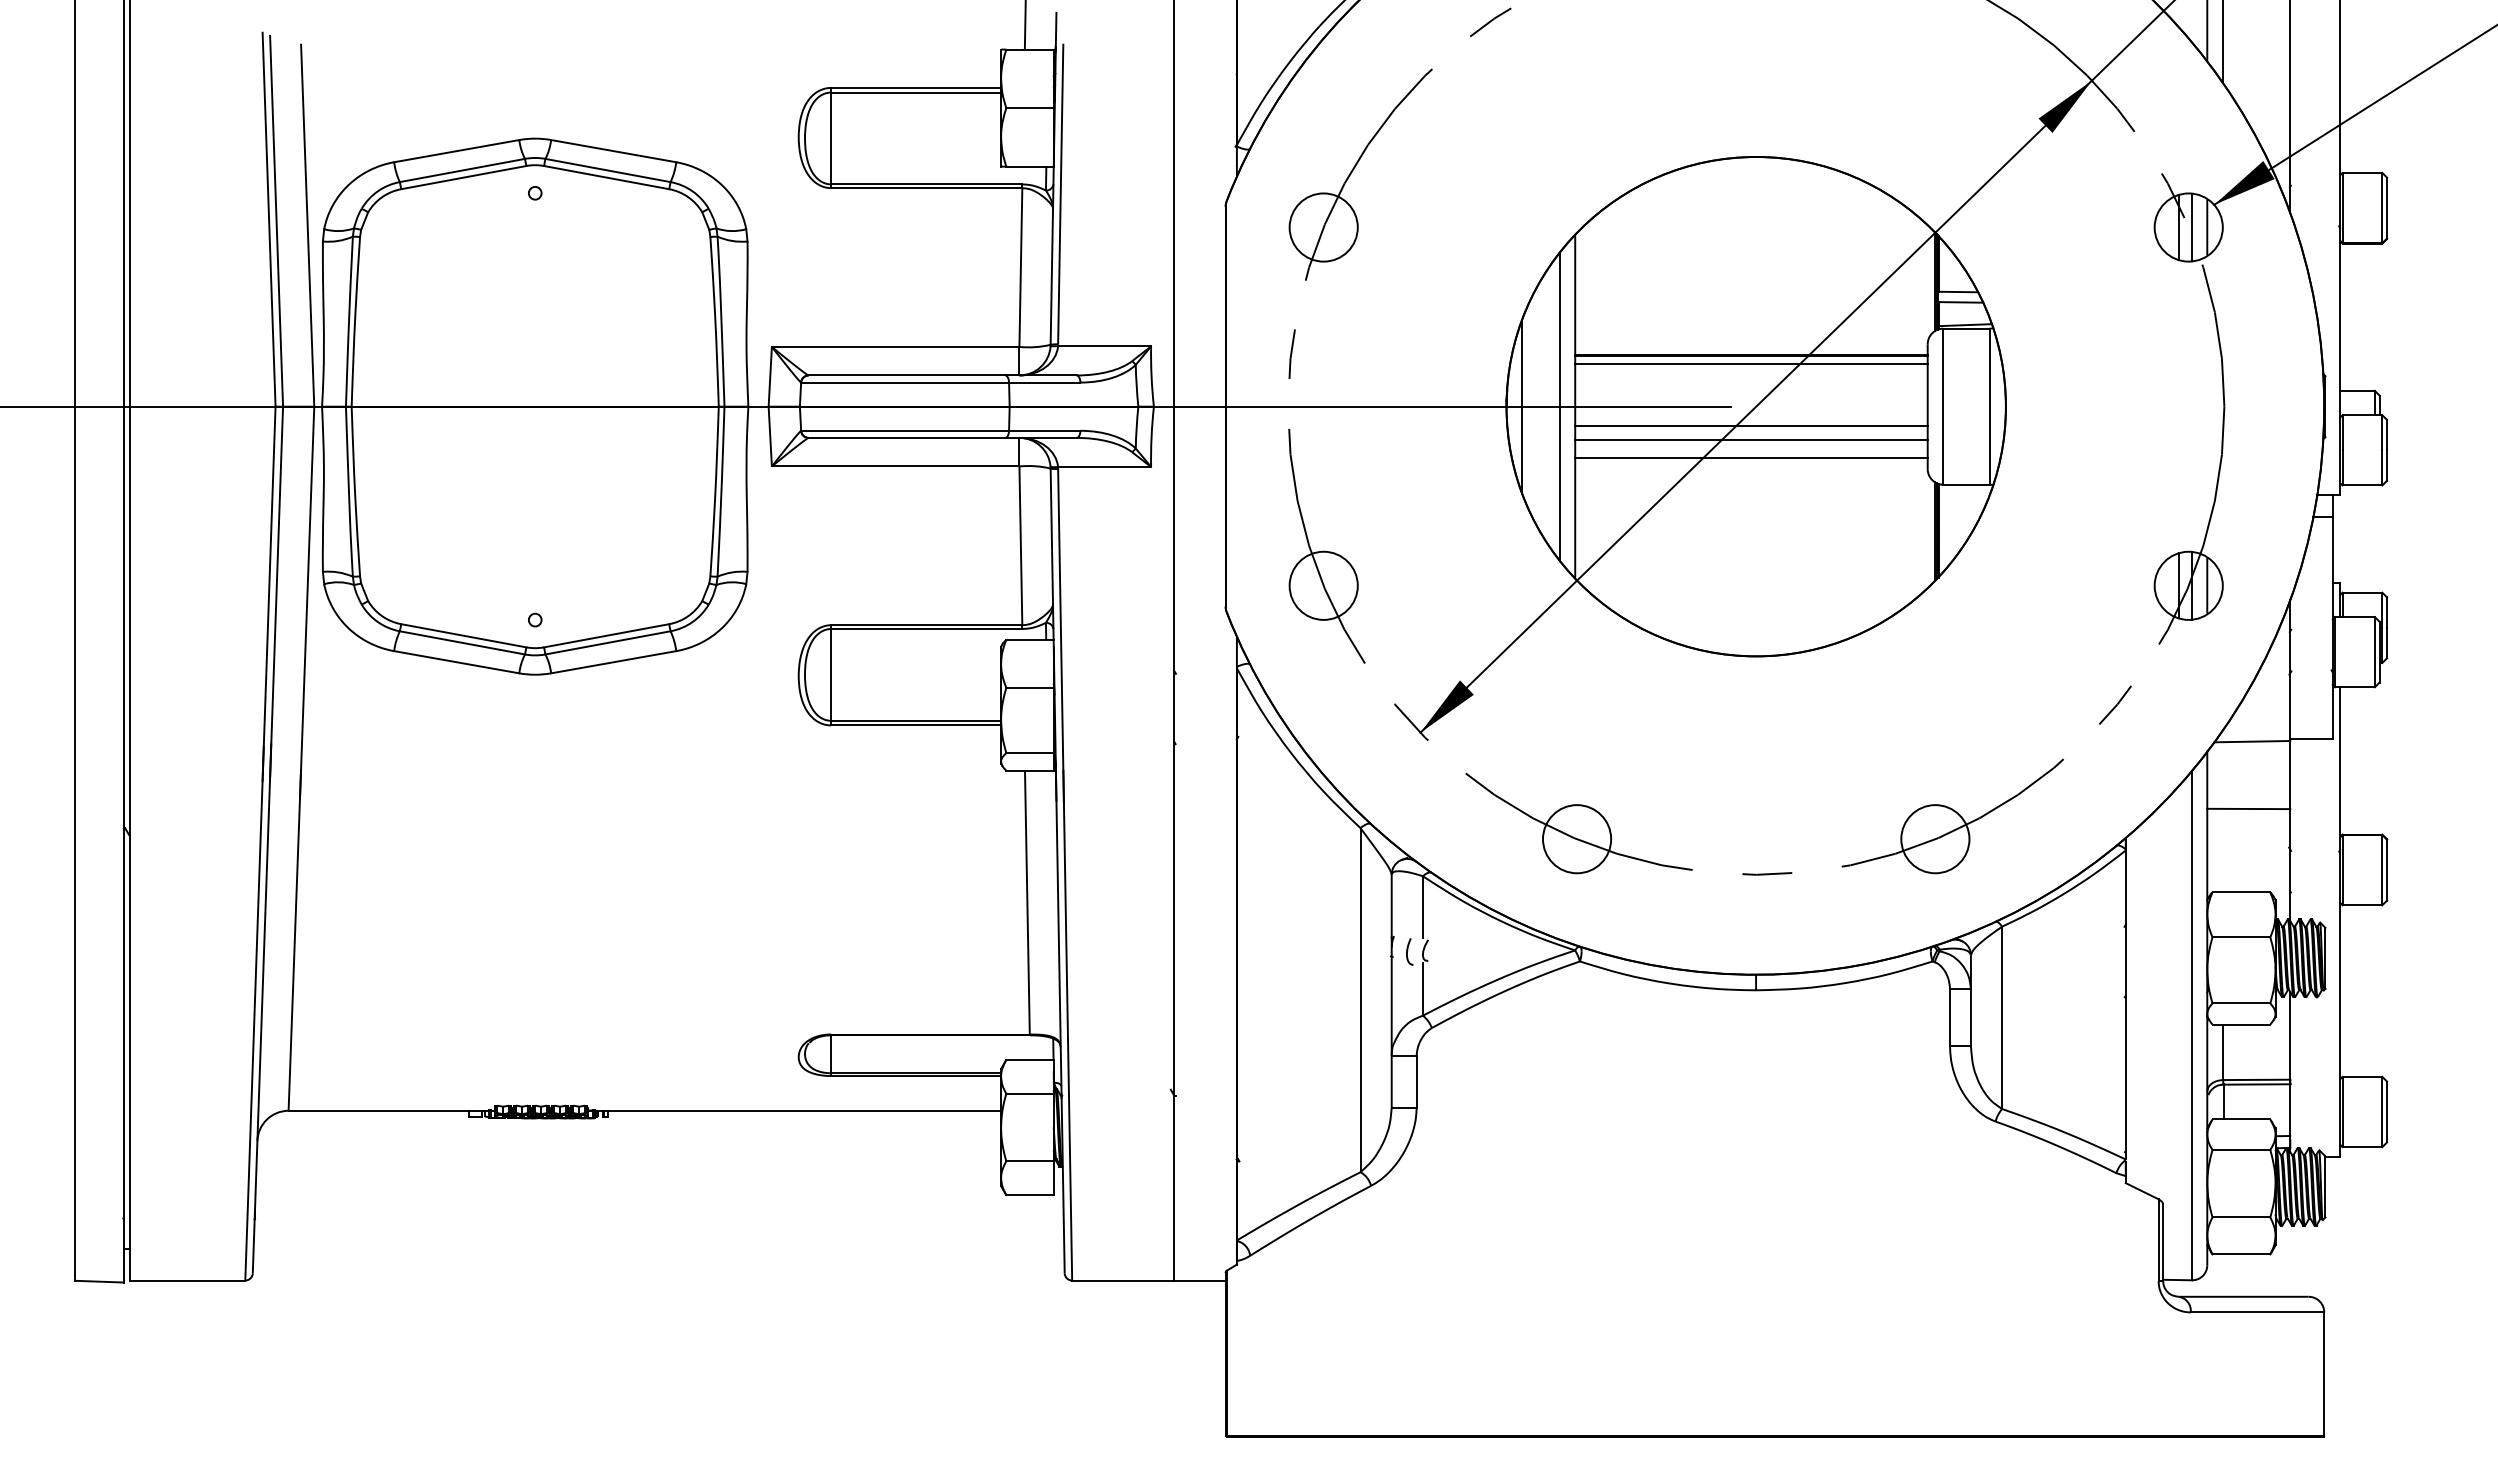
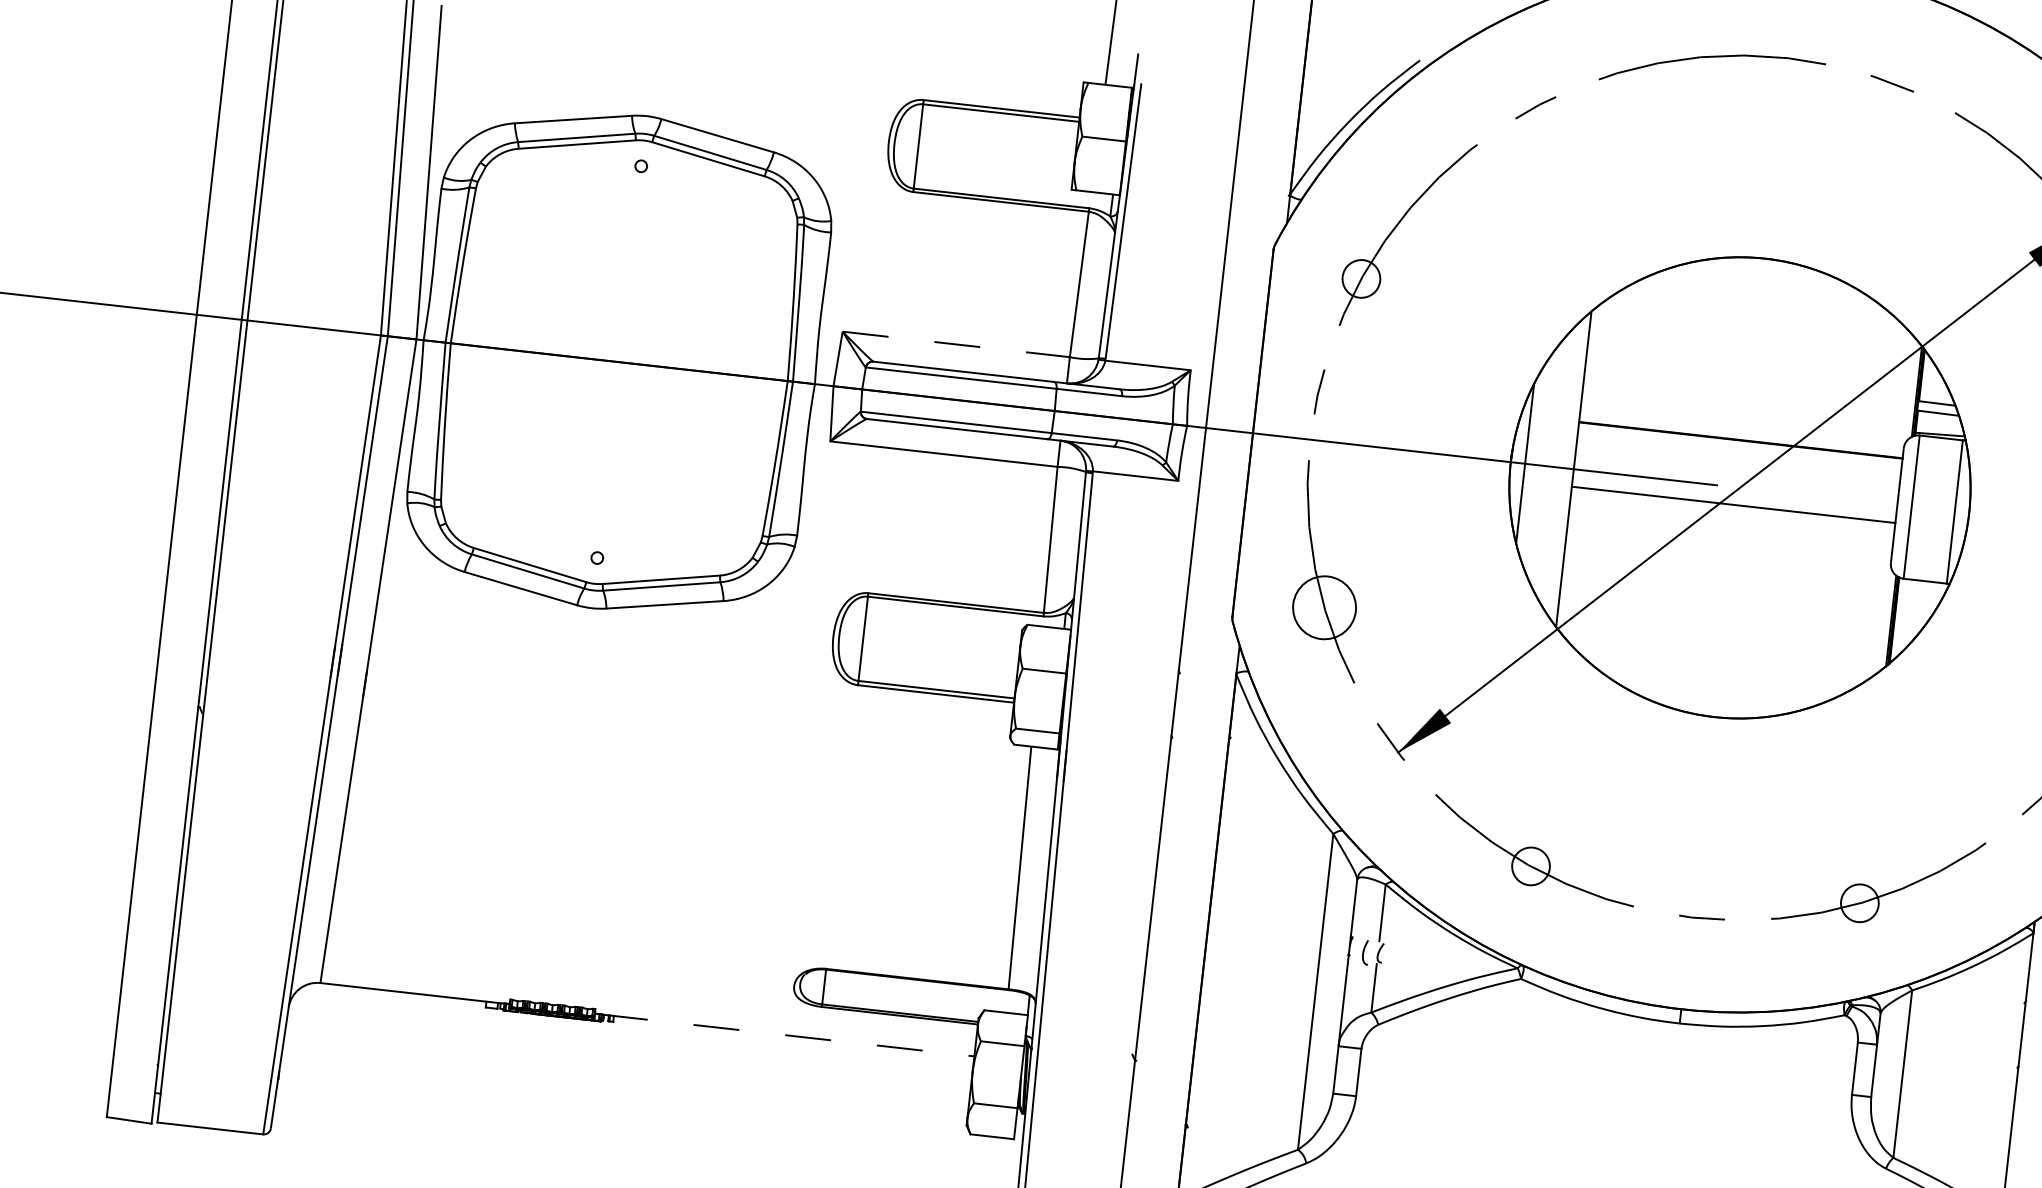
circle: (1323, 227) -> (1361, 278), size x0.6
line: (895, 346) -> (956, 344), solid -> dashed
line: (1751, 363) -> (1740, 447), removed
line: (1559, 406) -> (1559, 467), removed
line: (1751, 440) -> (1732, 518), removed
line: (1751, 458) -> (1730, 534), removed
circle: (1577, 839) -> (1531, 866), size x0.6
circle: (1935, 839) -> (1859, 903), size x0.6
line: (798, 1110) -> (788, 1035), solid -> dashed

